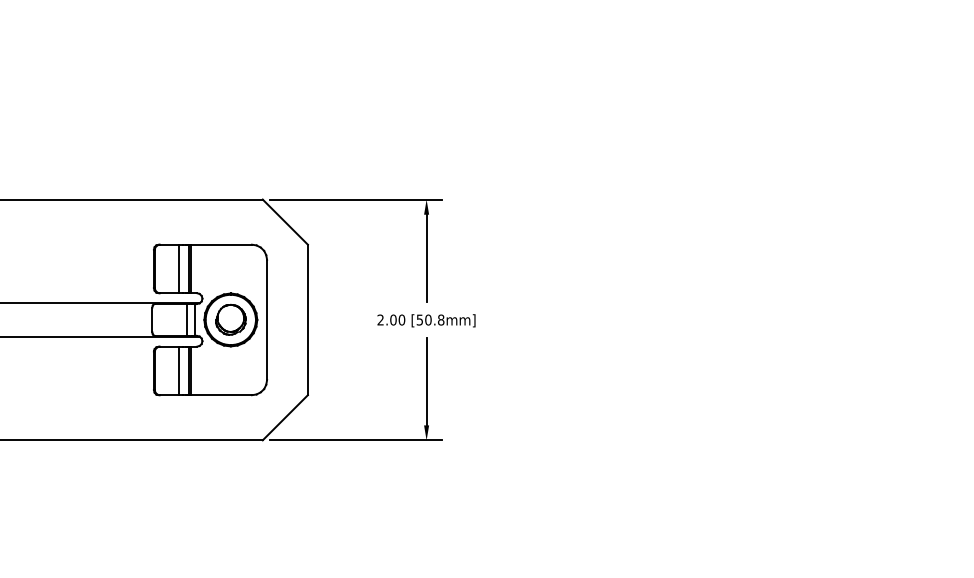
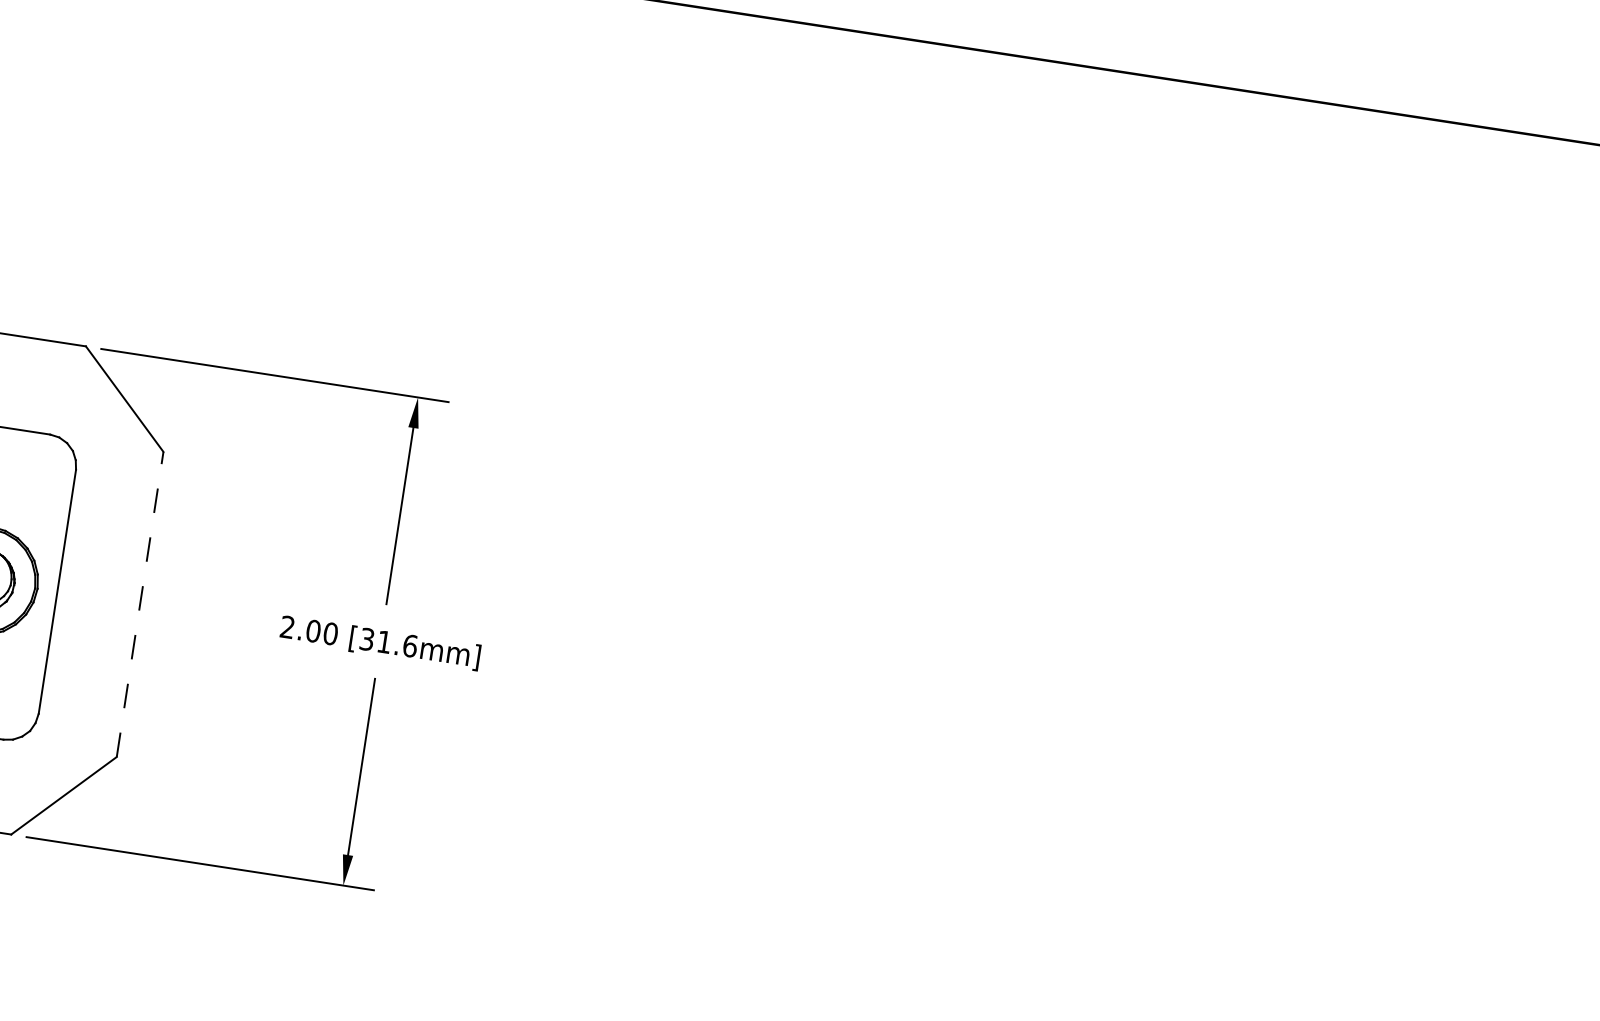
line: (307, 319) -> (139, 603), solid -> dashed
text: (430, 319) -> (388, 641), [50.8mm] -> [31.6mm]

